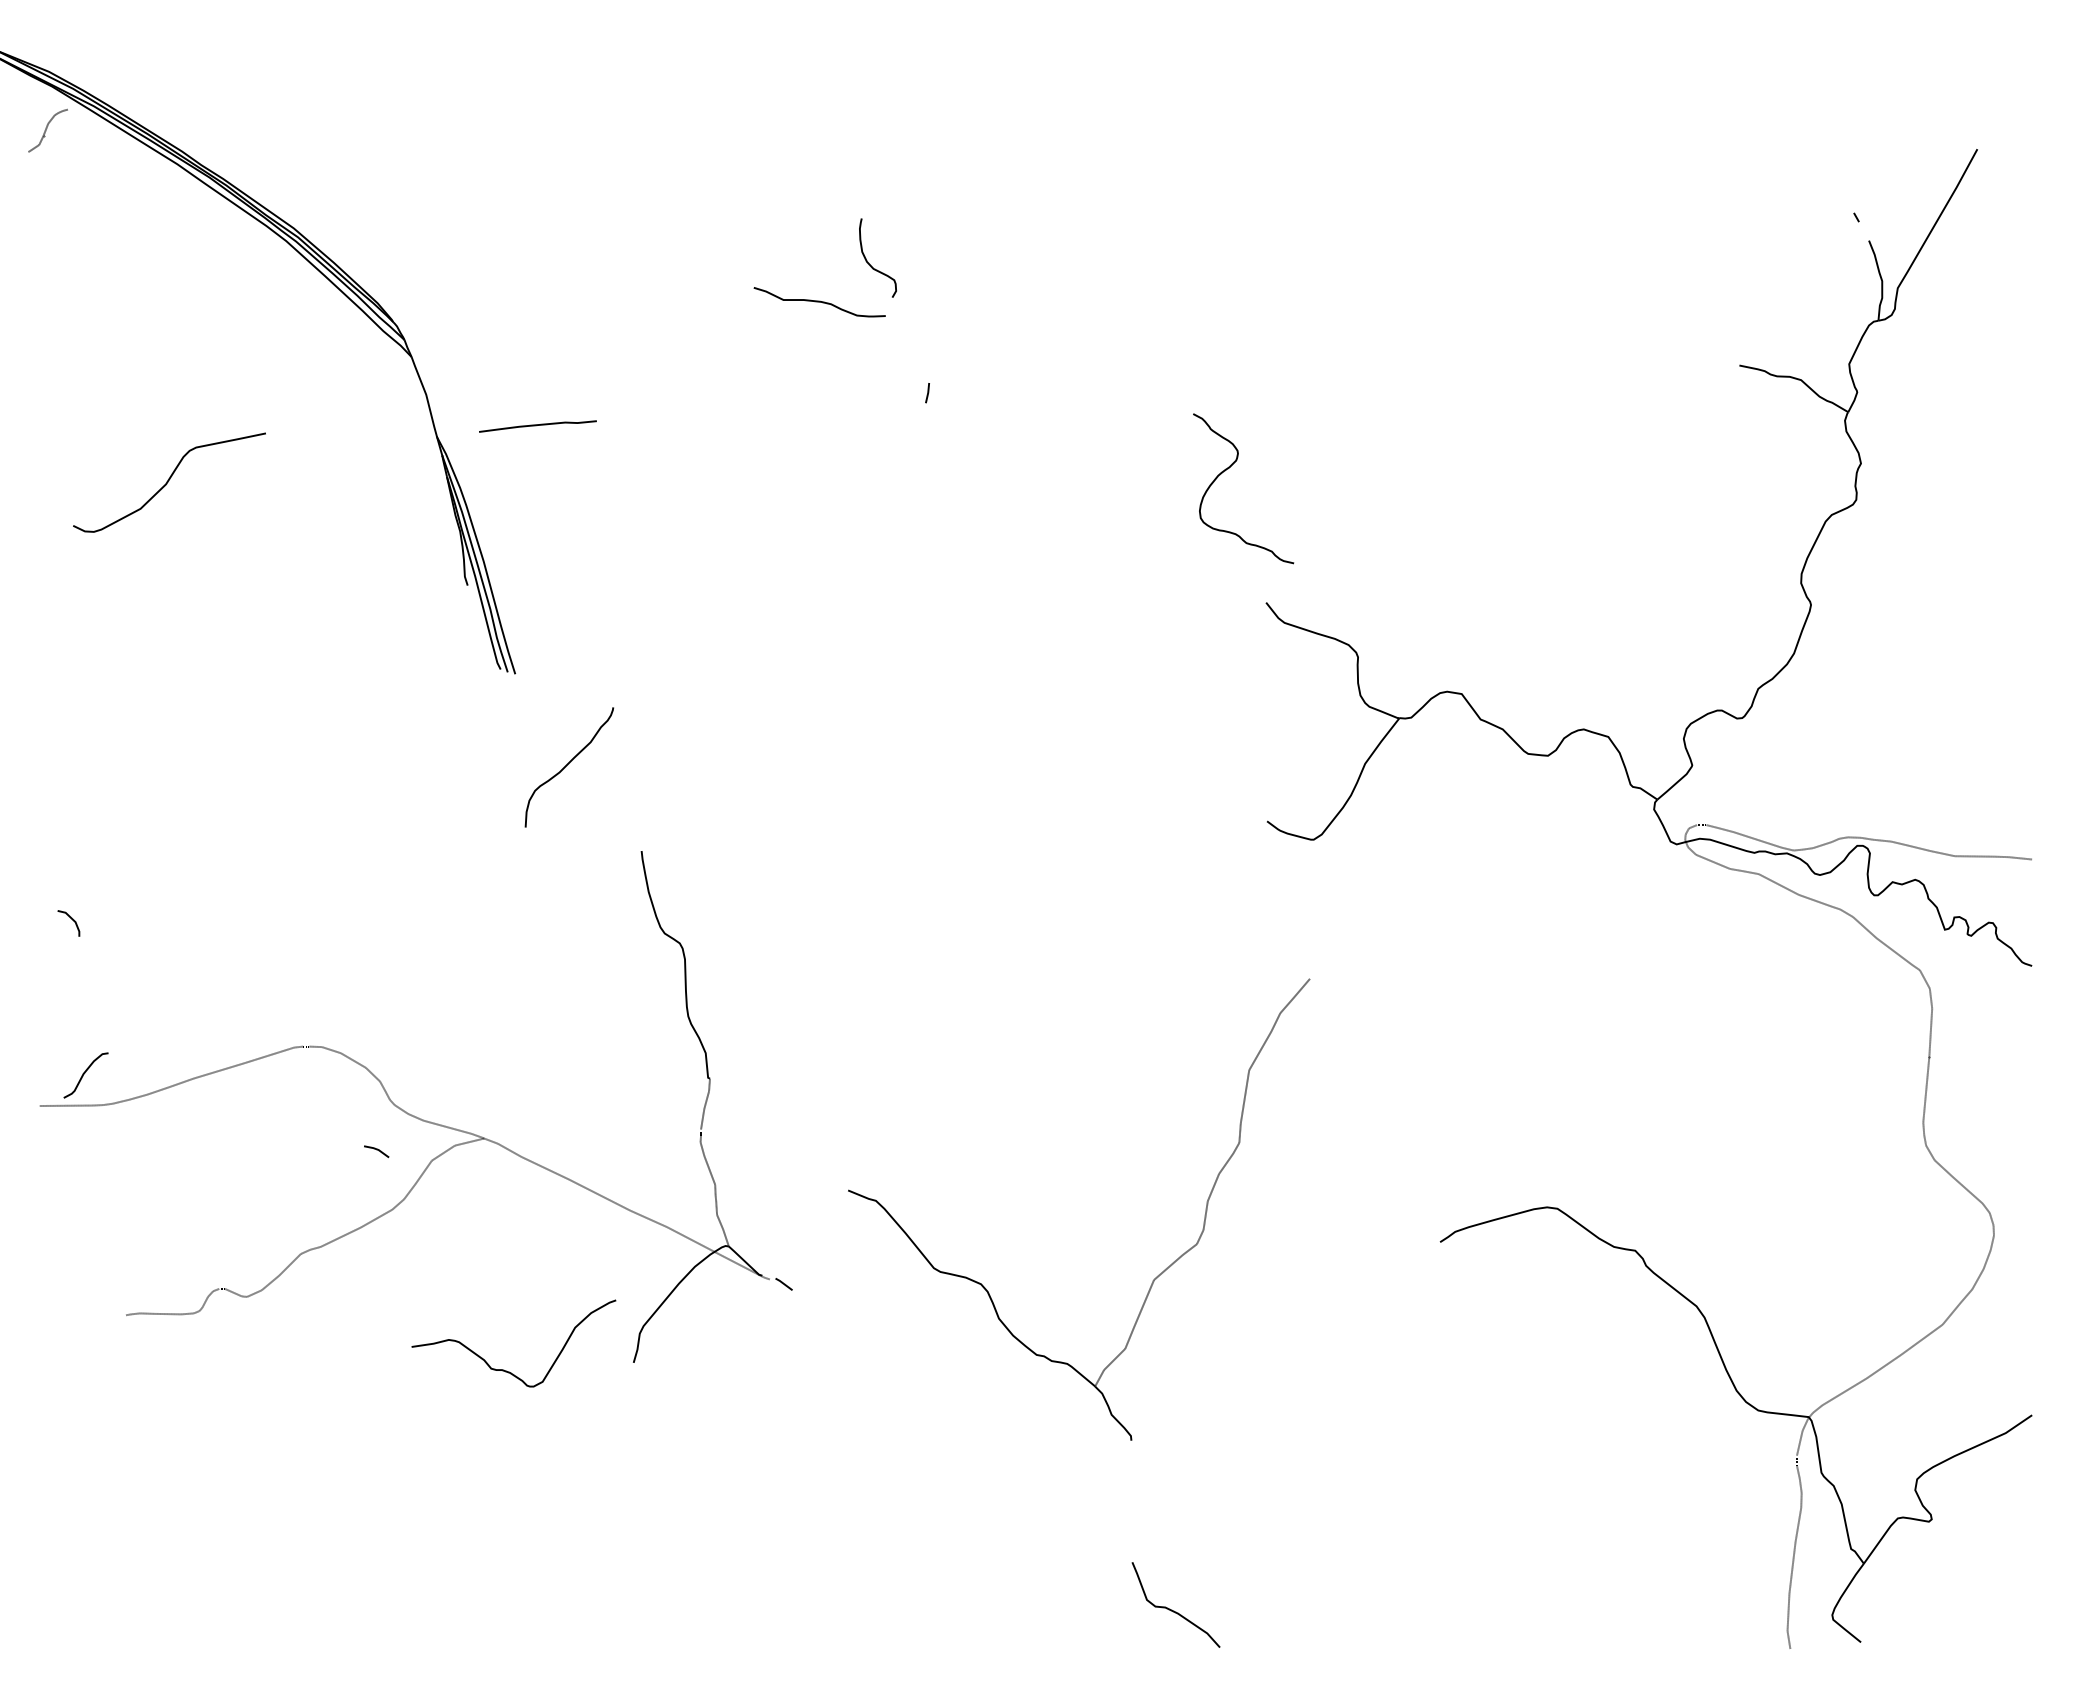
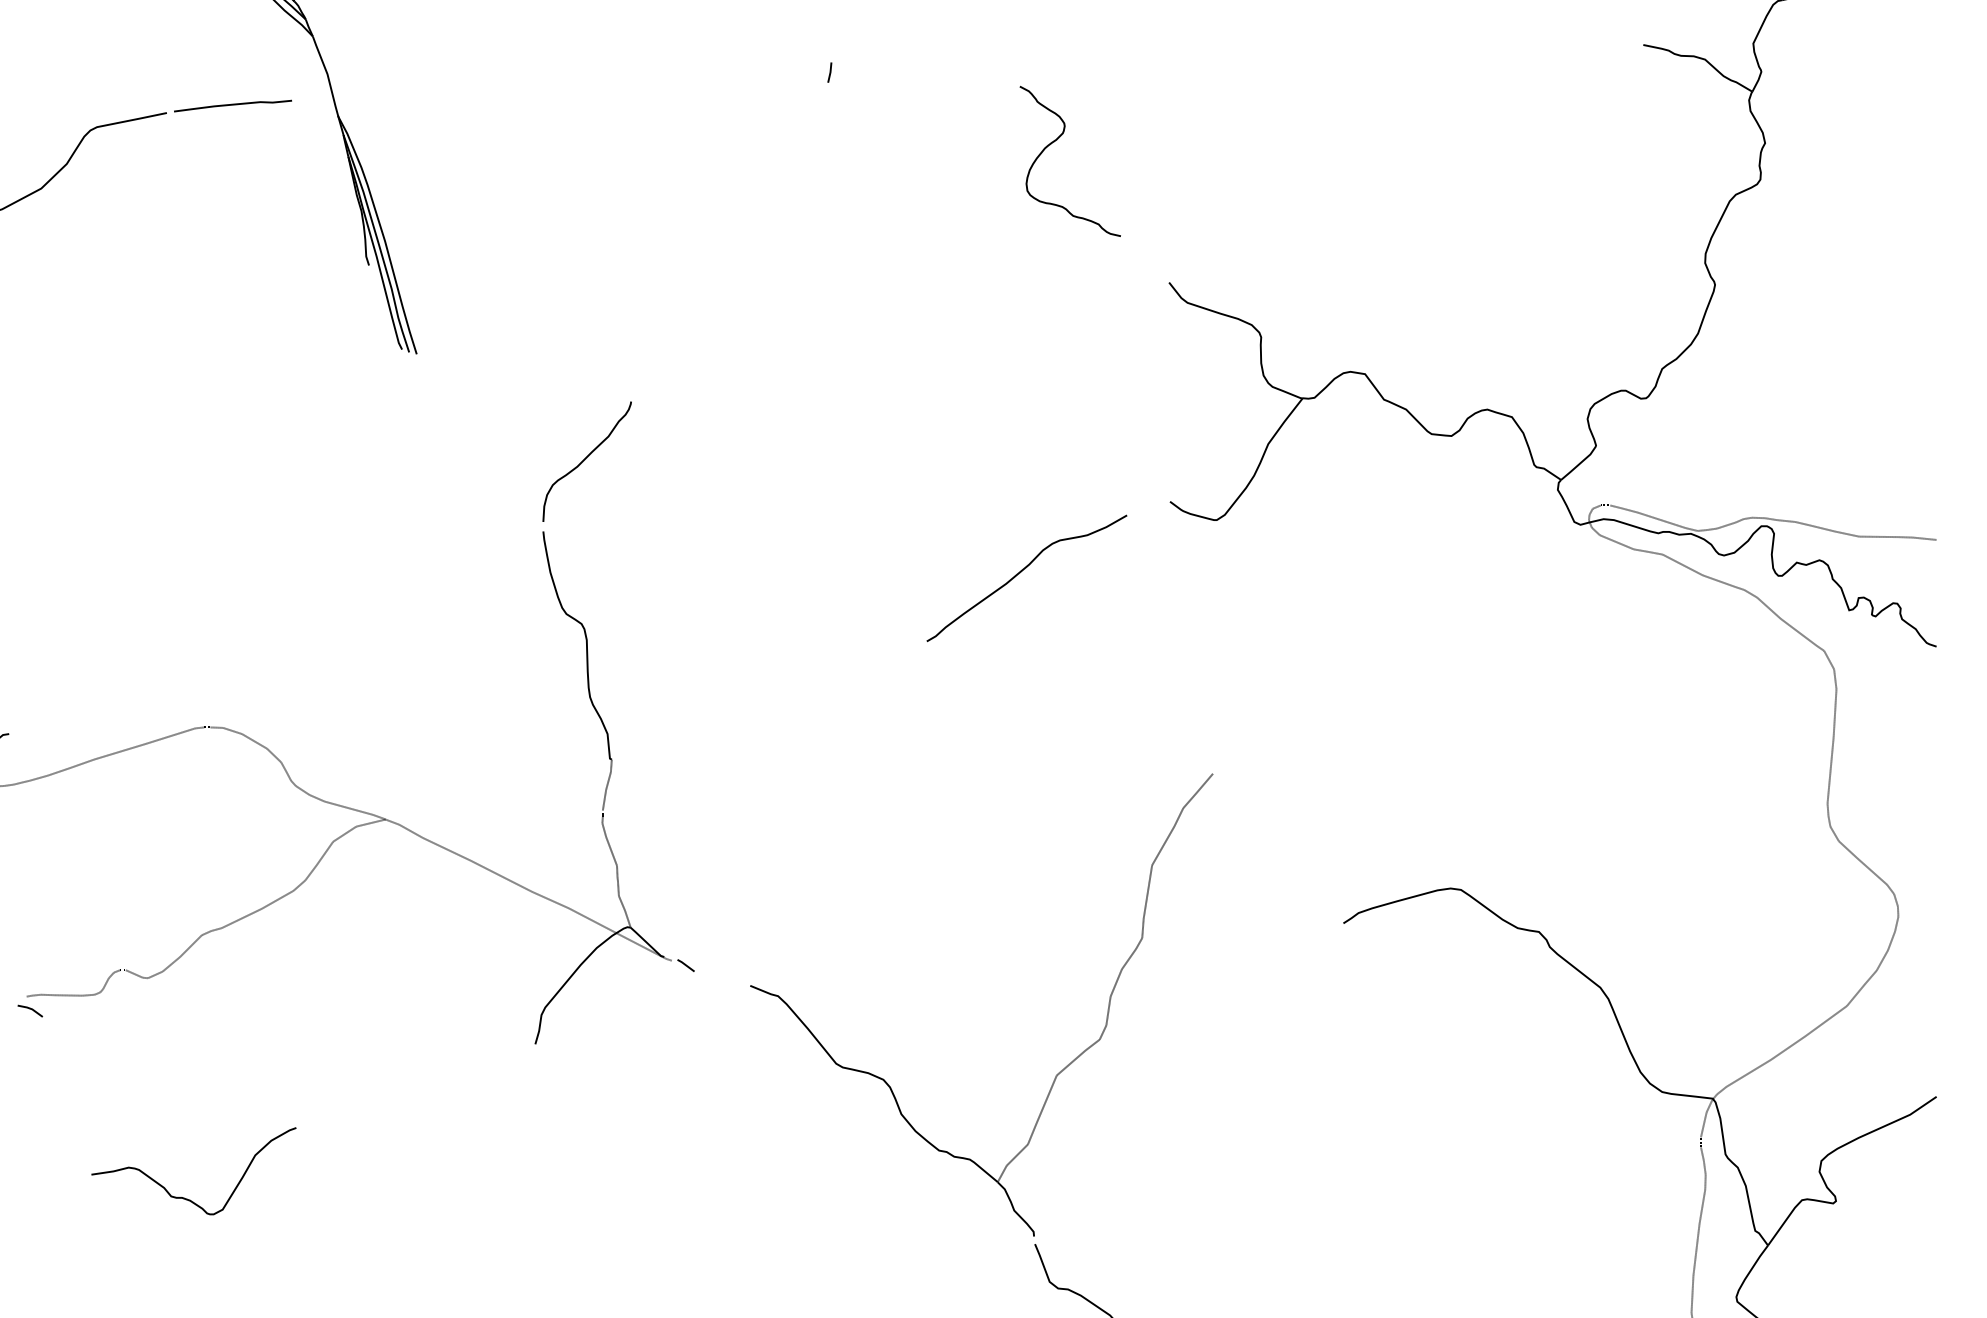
curve: (537, 425) -> (232, 105), moved
curve: (1228, 469) -> (1055, 142), moved
curve: (567, 765) -> (585, 459), moved
curve: (1119, 891) -> (1022, 572), added
line: (376, 1150) -> (30, 1009), moved
part: (1152, 1280) -> (1055, 1076), moved
curve: (503, 1369) -> (183, 1197), moved

